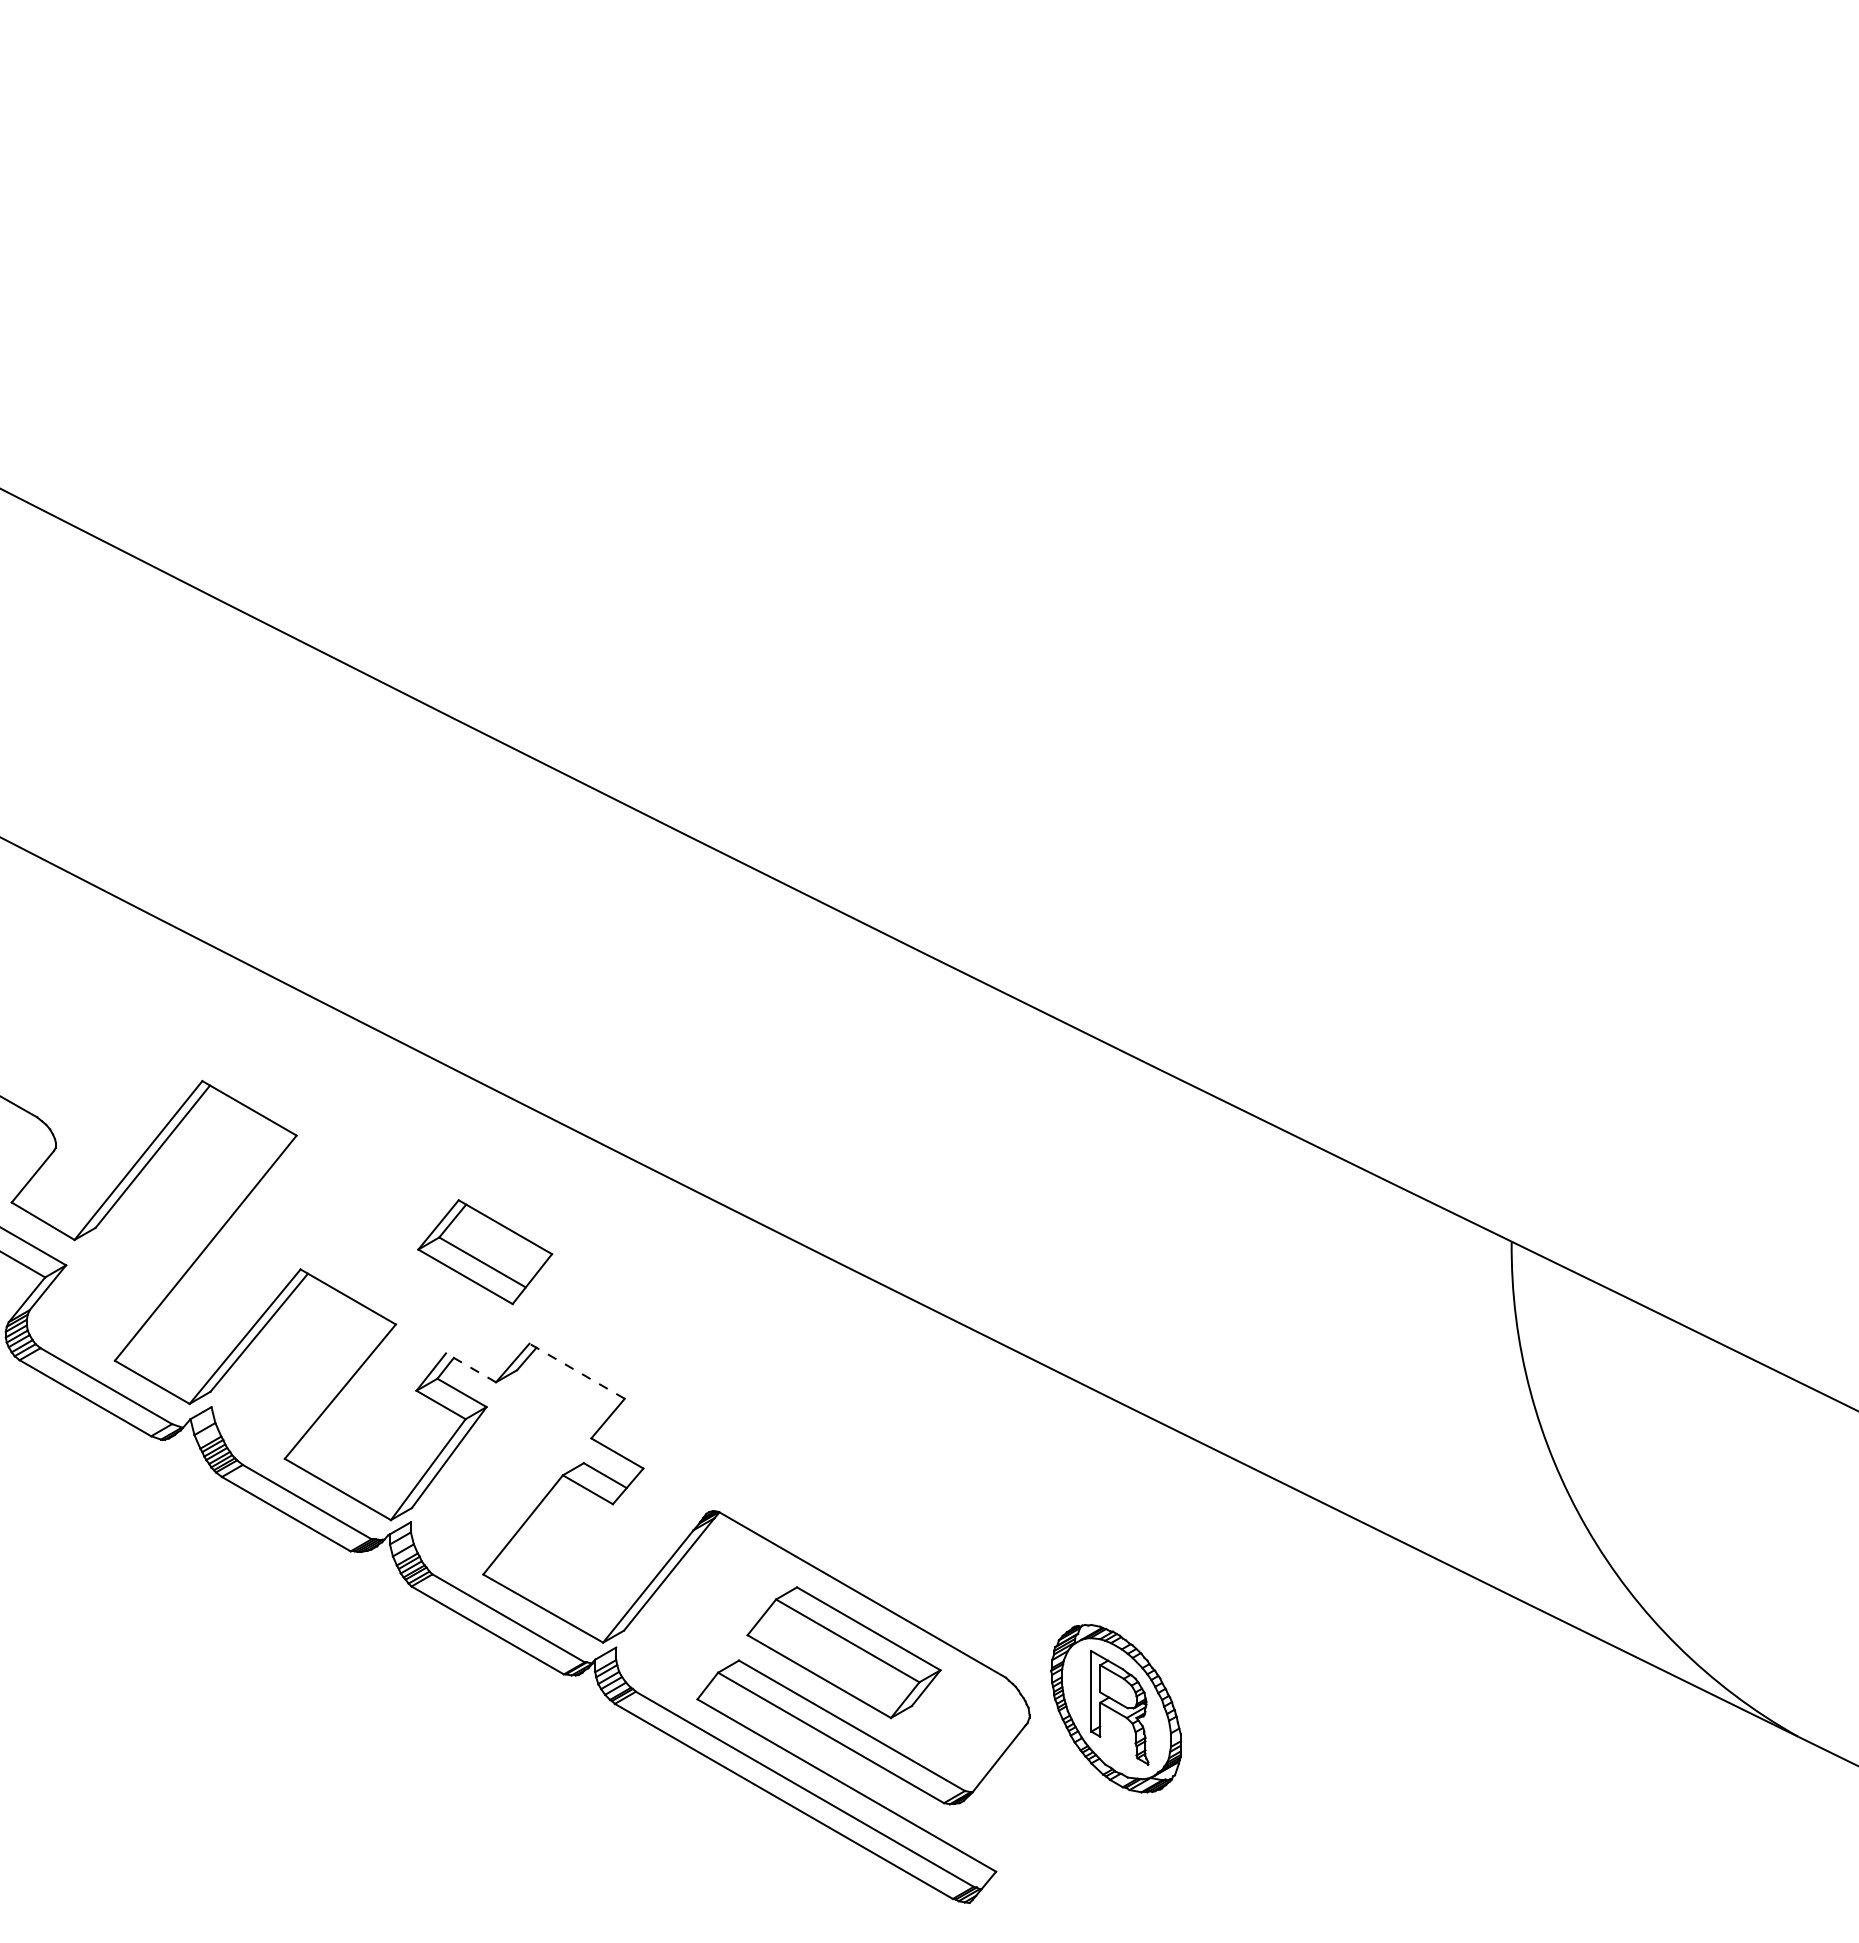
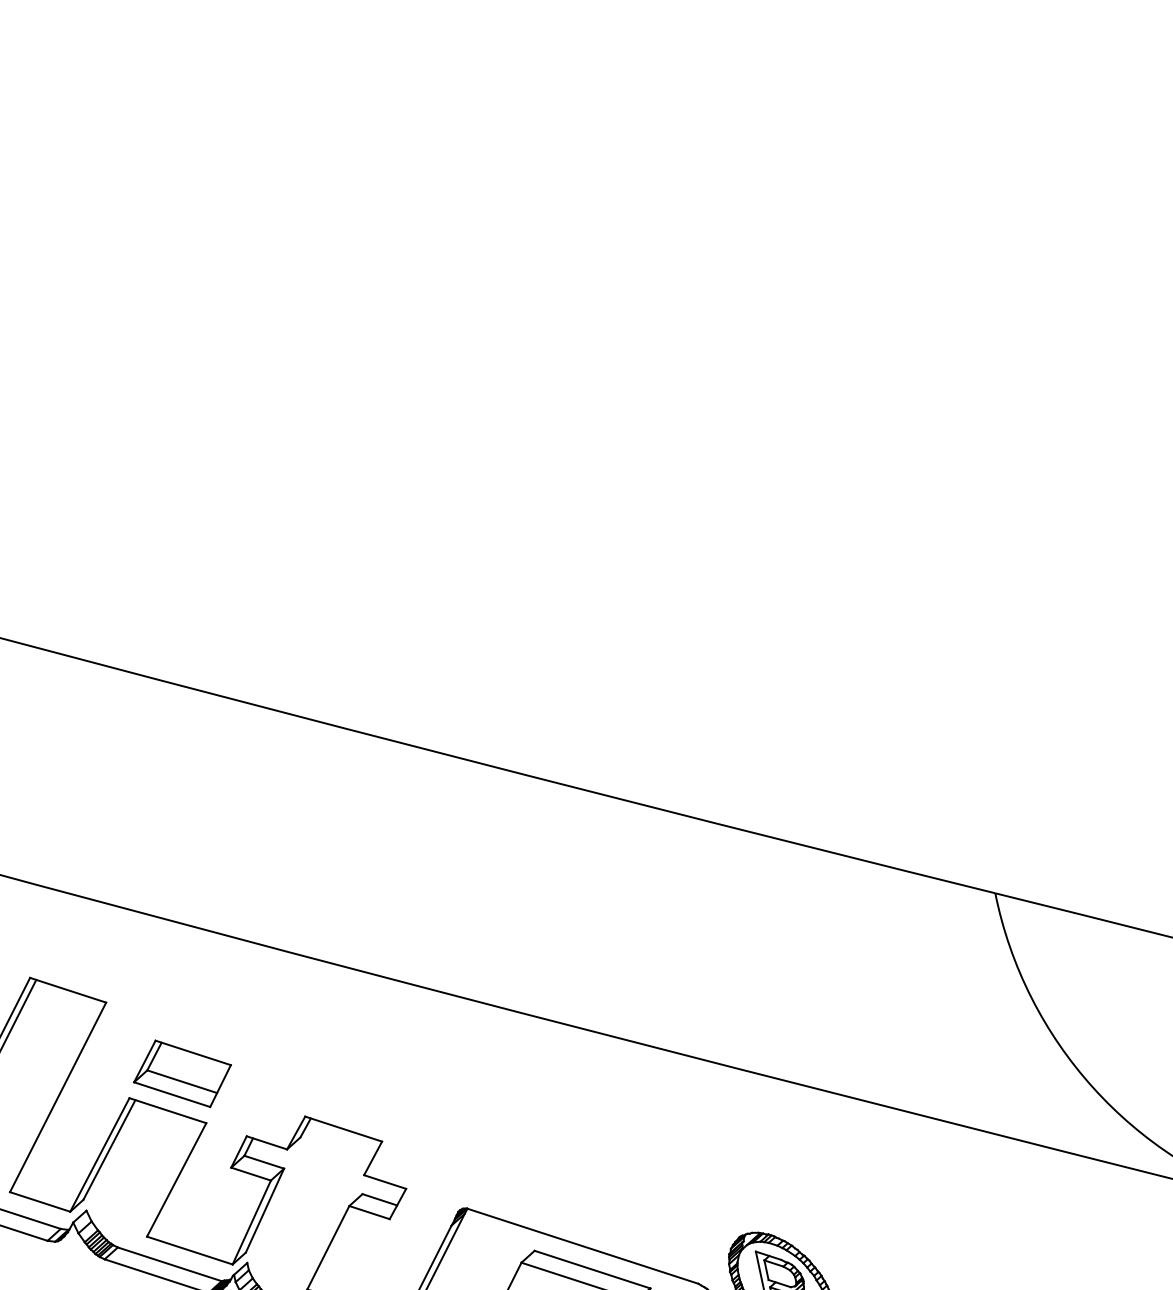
part: (485, 1252) -> (182, 1074), moved
line: (471, 1367) -> (267, 1142), dashed -> solid
line: (576, 1371) -> (343, 1129), dashed -> solid

